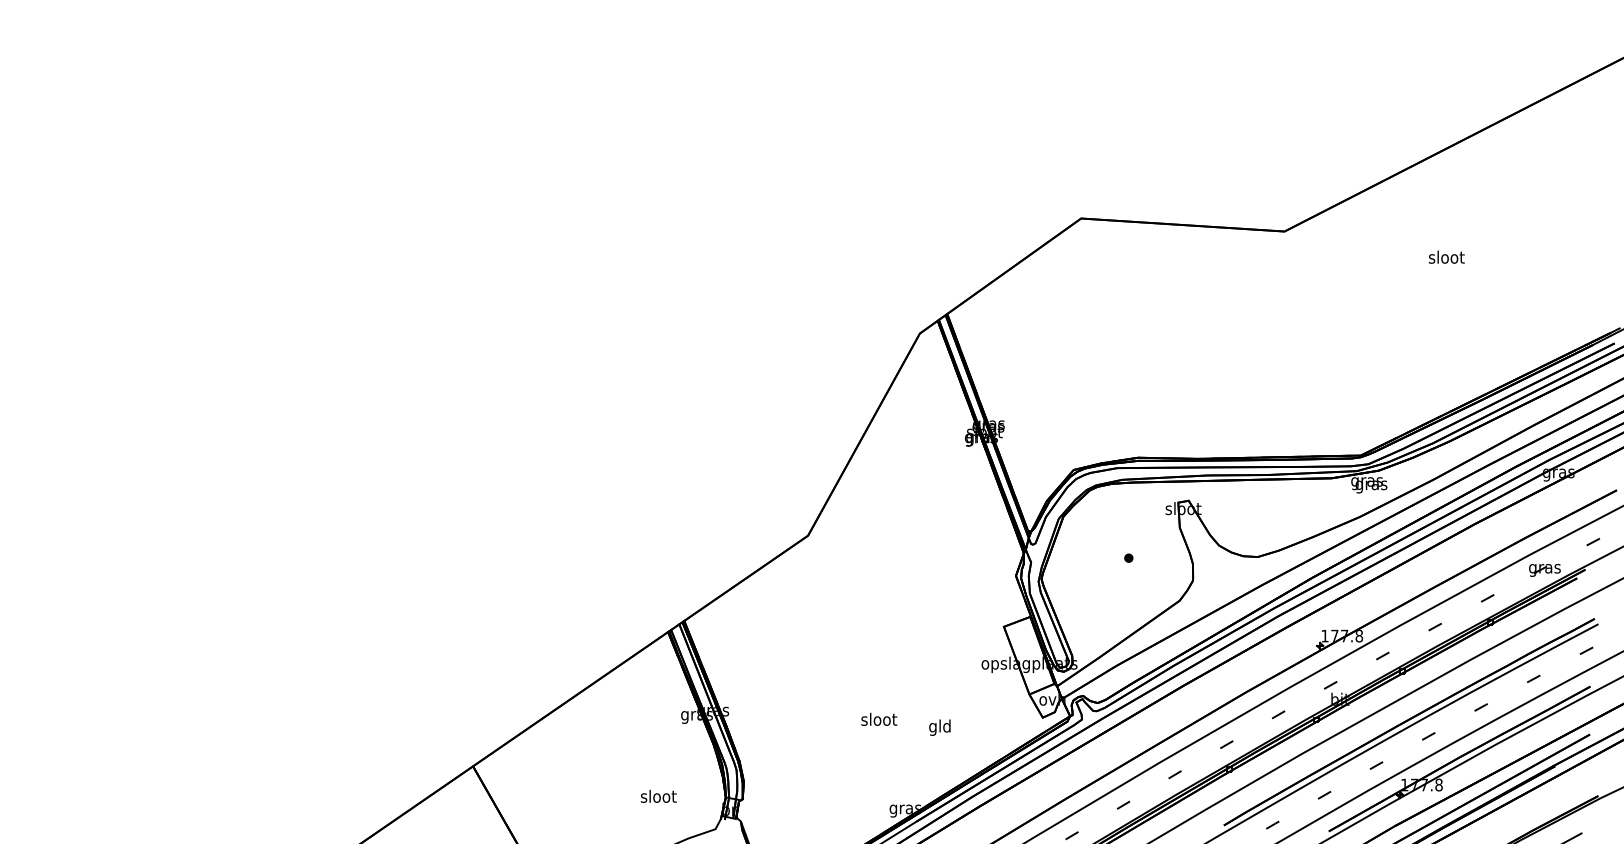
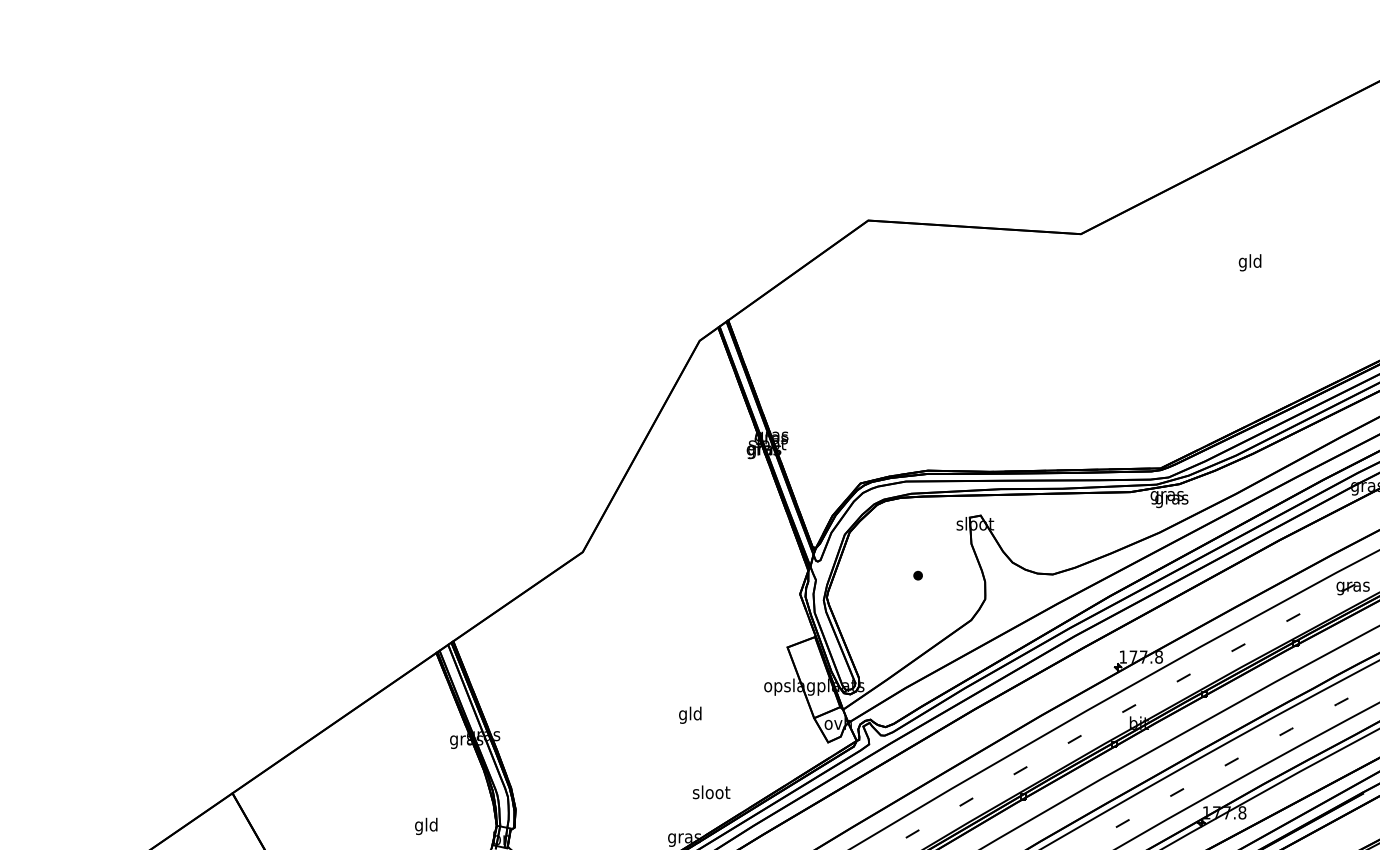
text: (1446, 258) -> (1250, 262), sloot -> gld
text: (879, 718) -> (711, 791), moved
text: (939, 727) -> (689, 715), moved
text: (658, 797) -> (426, 825), sloot -> gld

